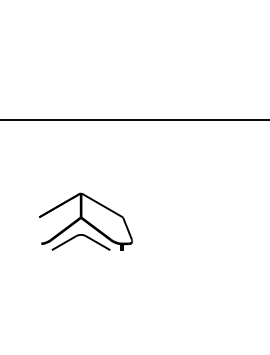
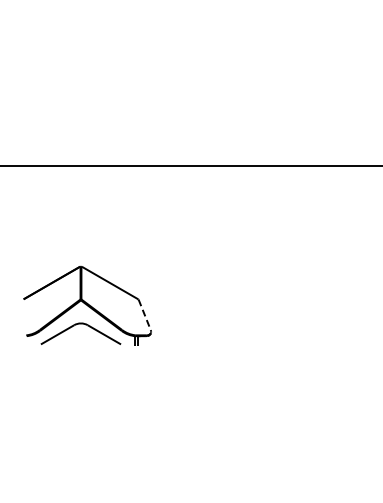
line: (127, 229) -> (144, 315), solid -> dashed

